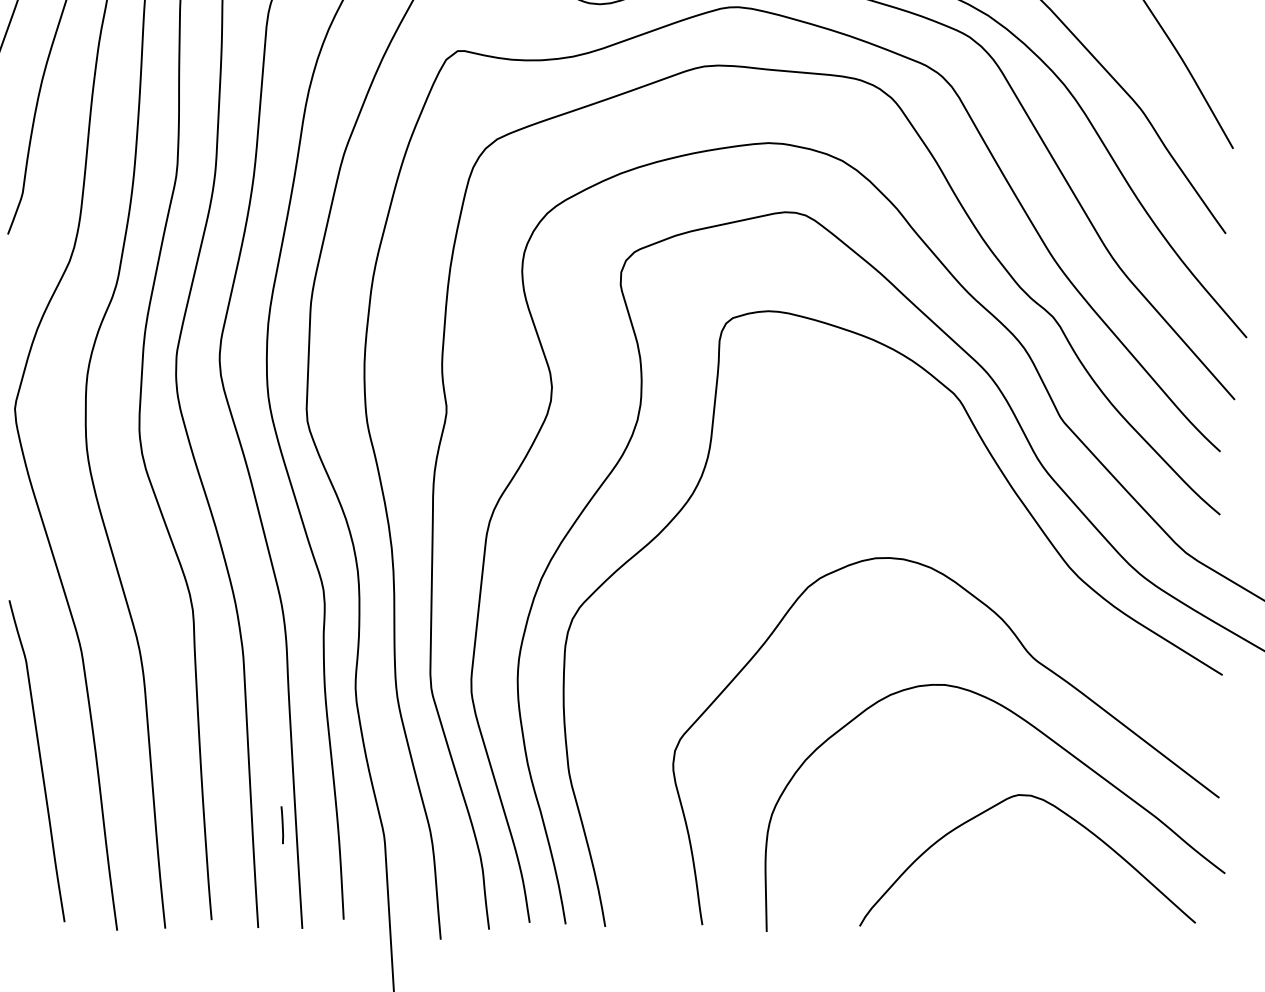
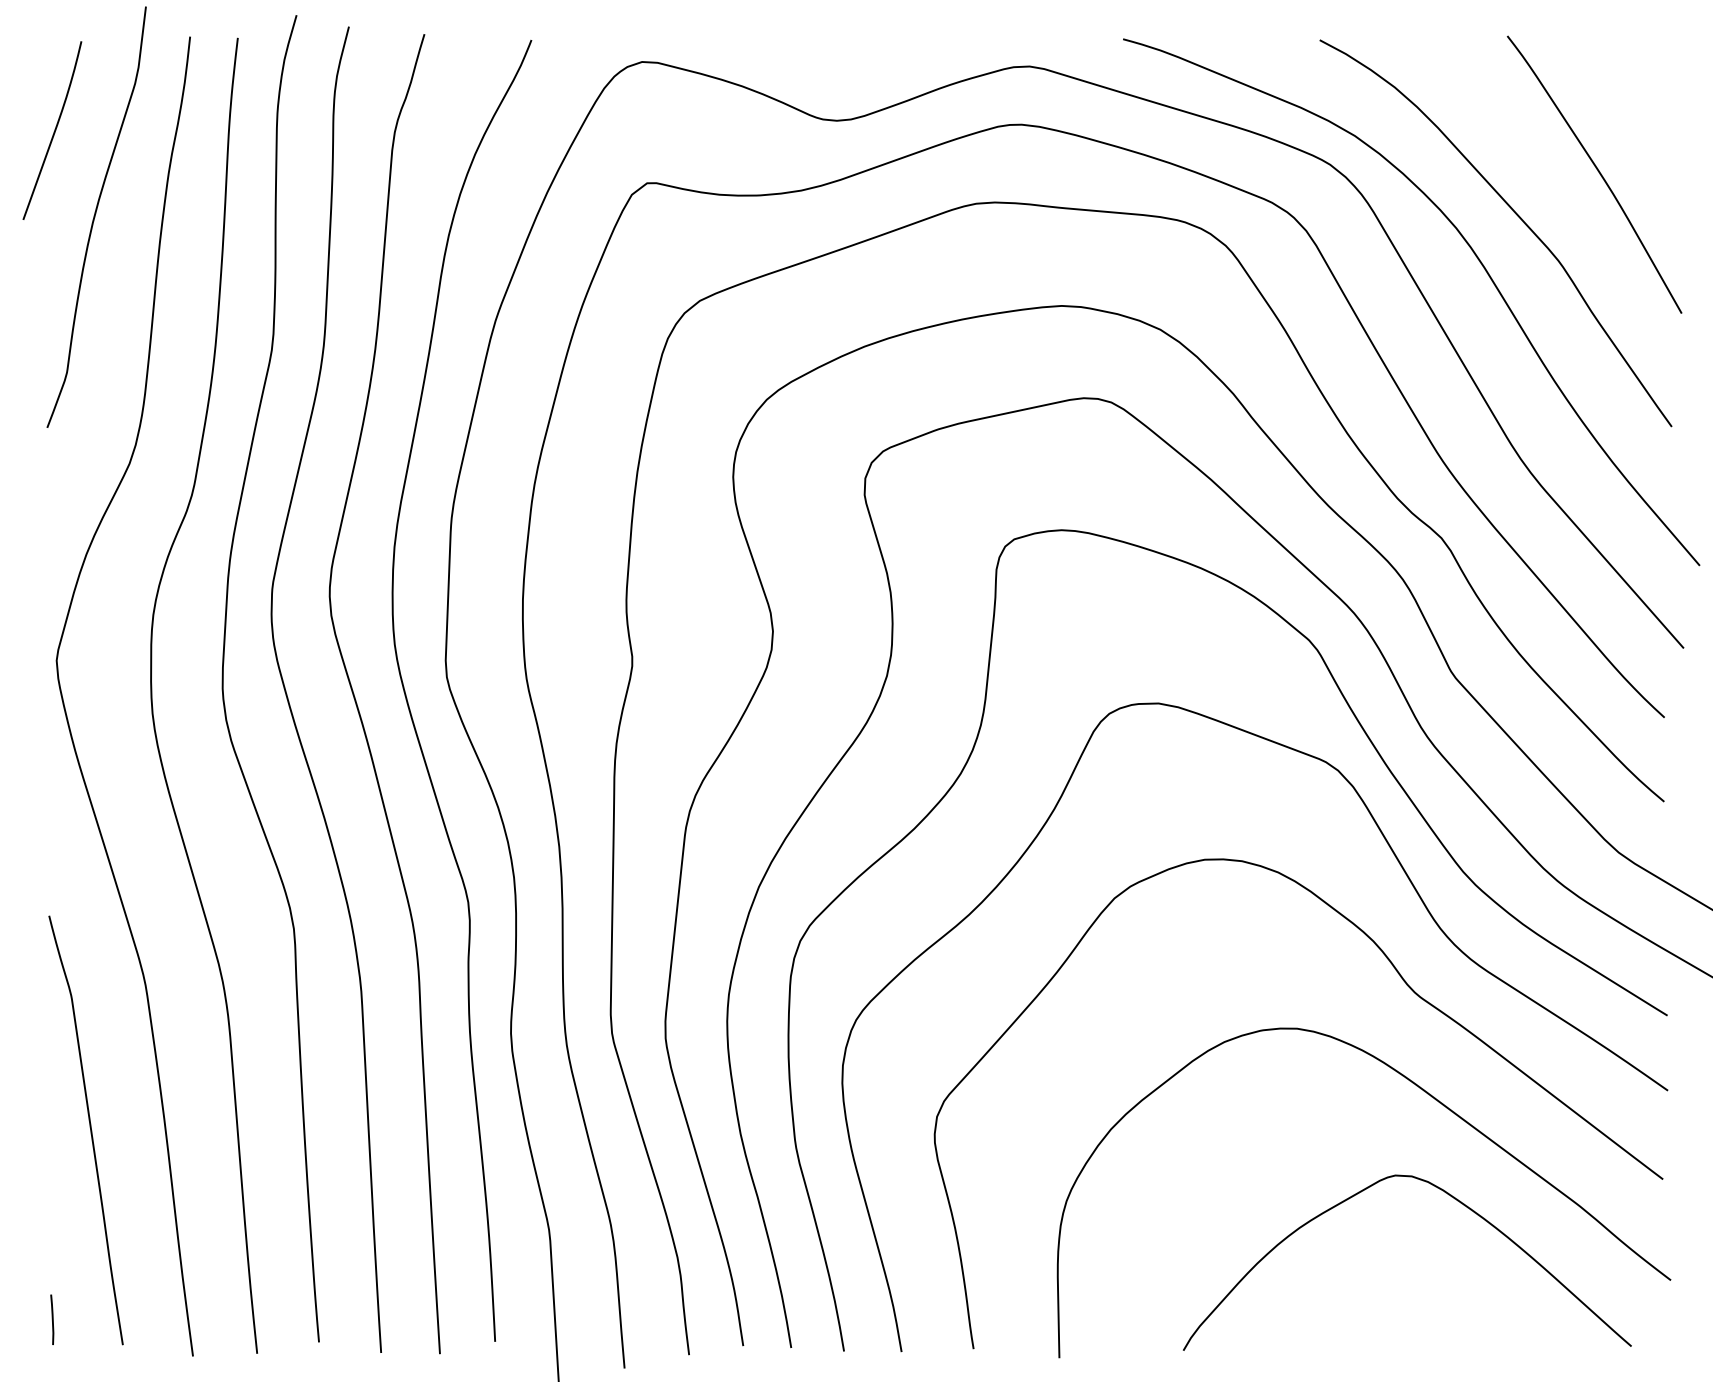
curve: (1043, 598) -> (1428, 913), added
line: (282, 824) -> (52, 1319), moved

